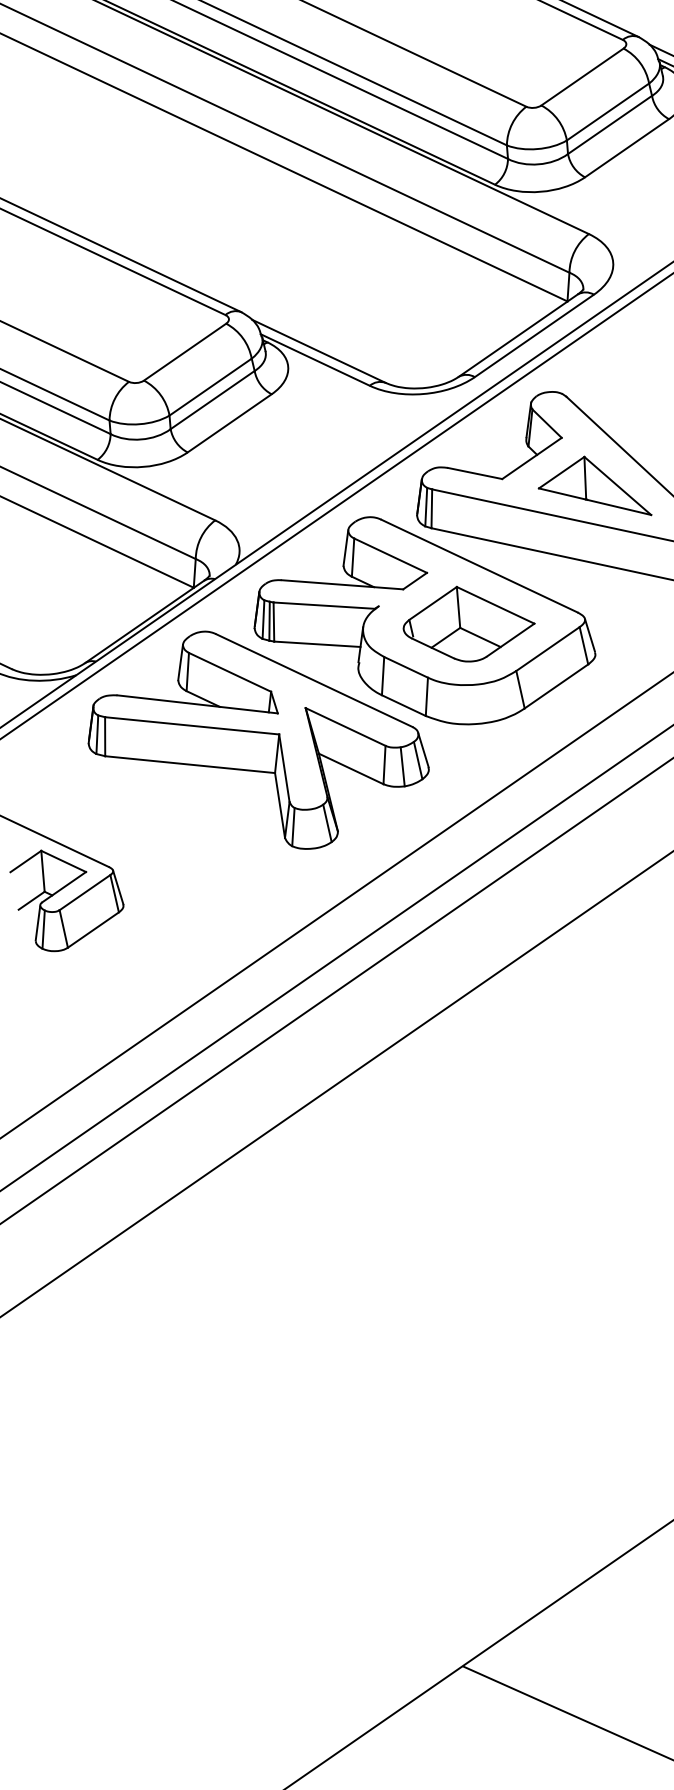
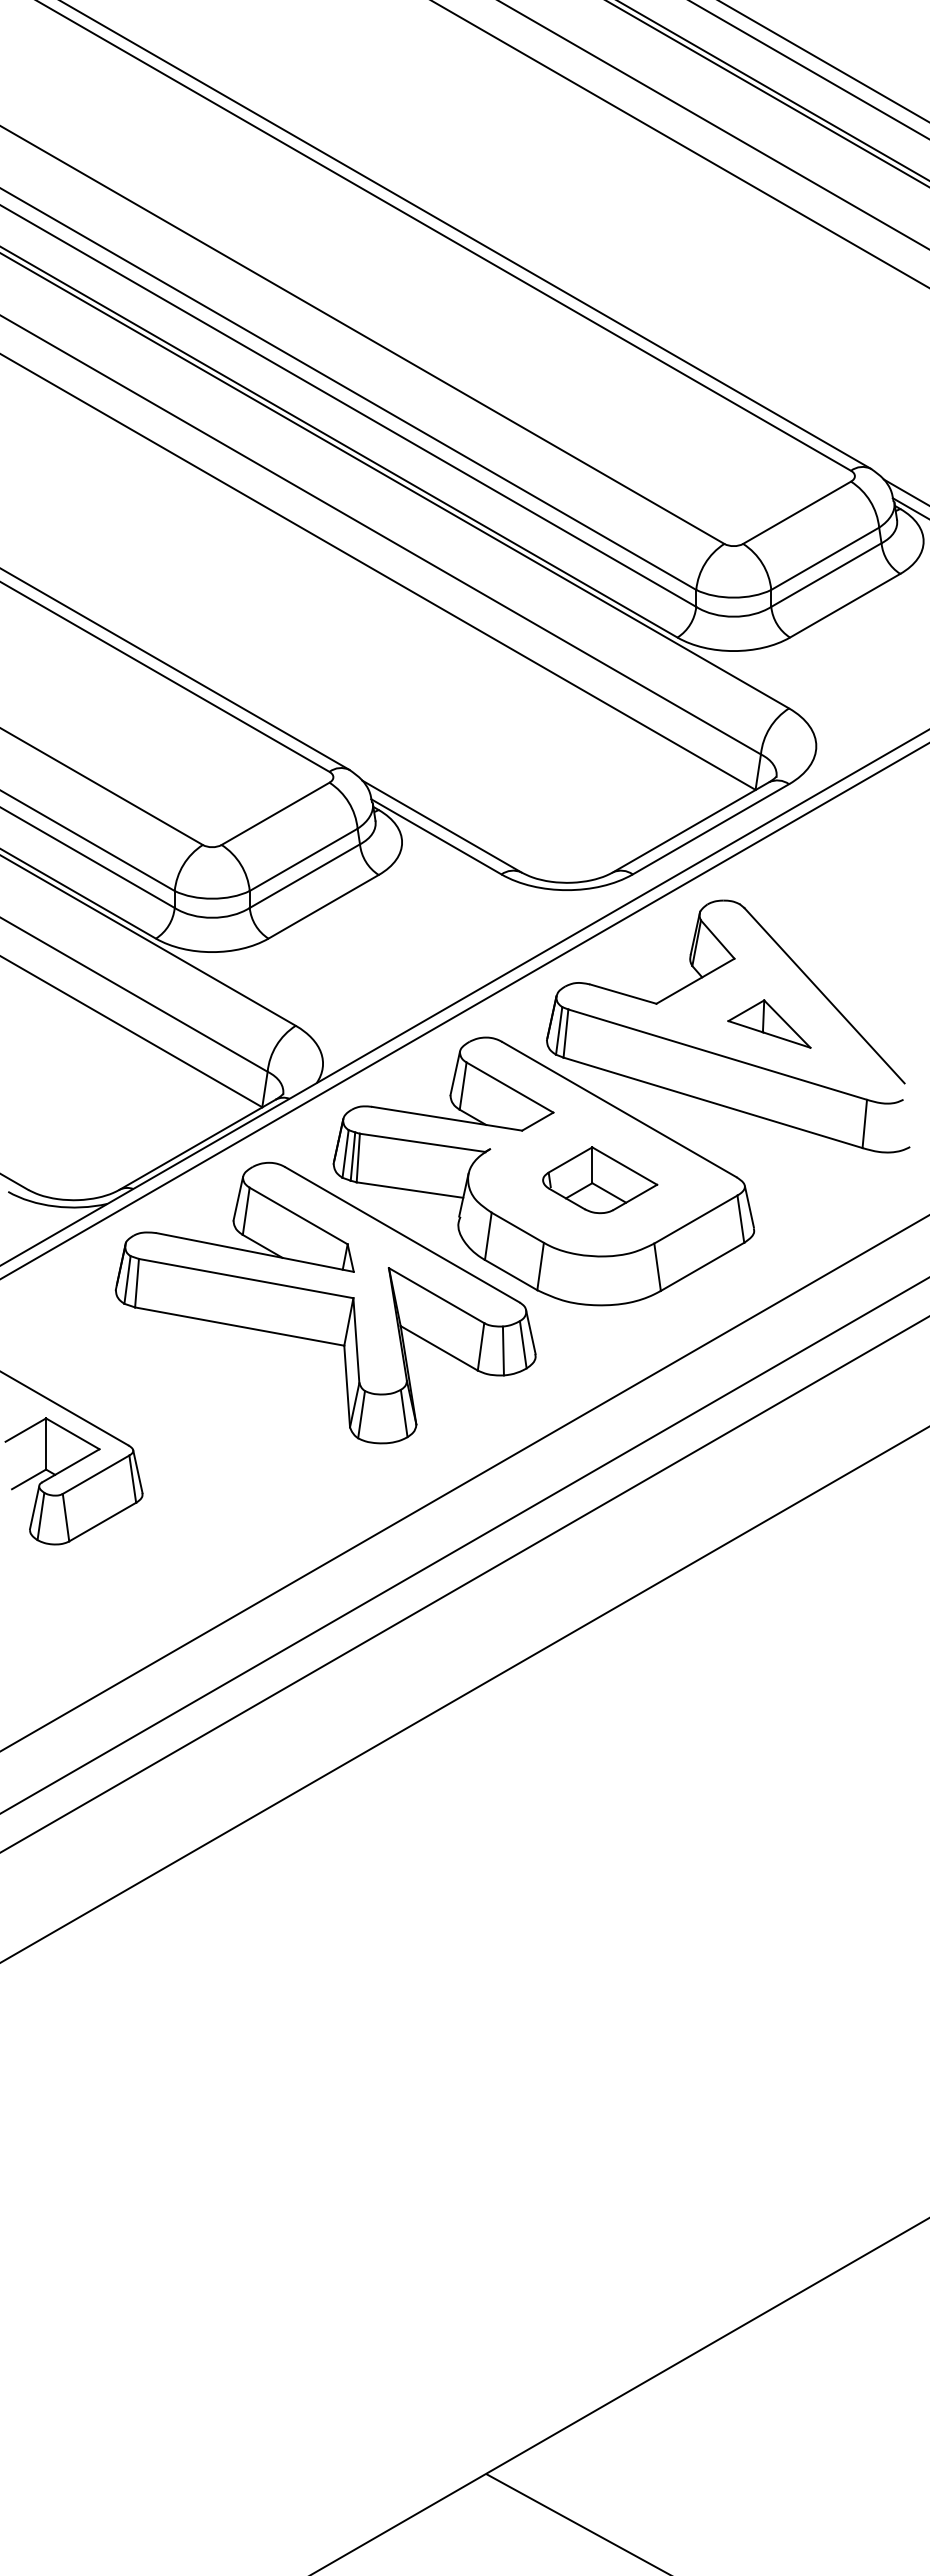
part: (593, 487) -> (769, 1023), size x0.6
part: (468, 624) -> (599, 1180), size x0.7

